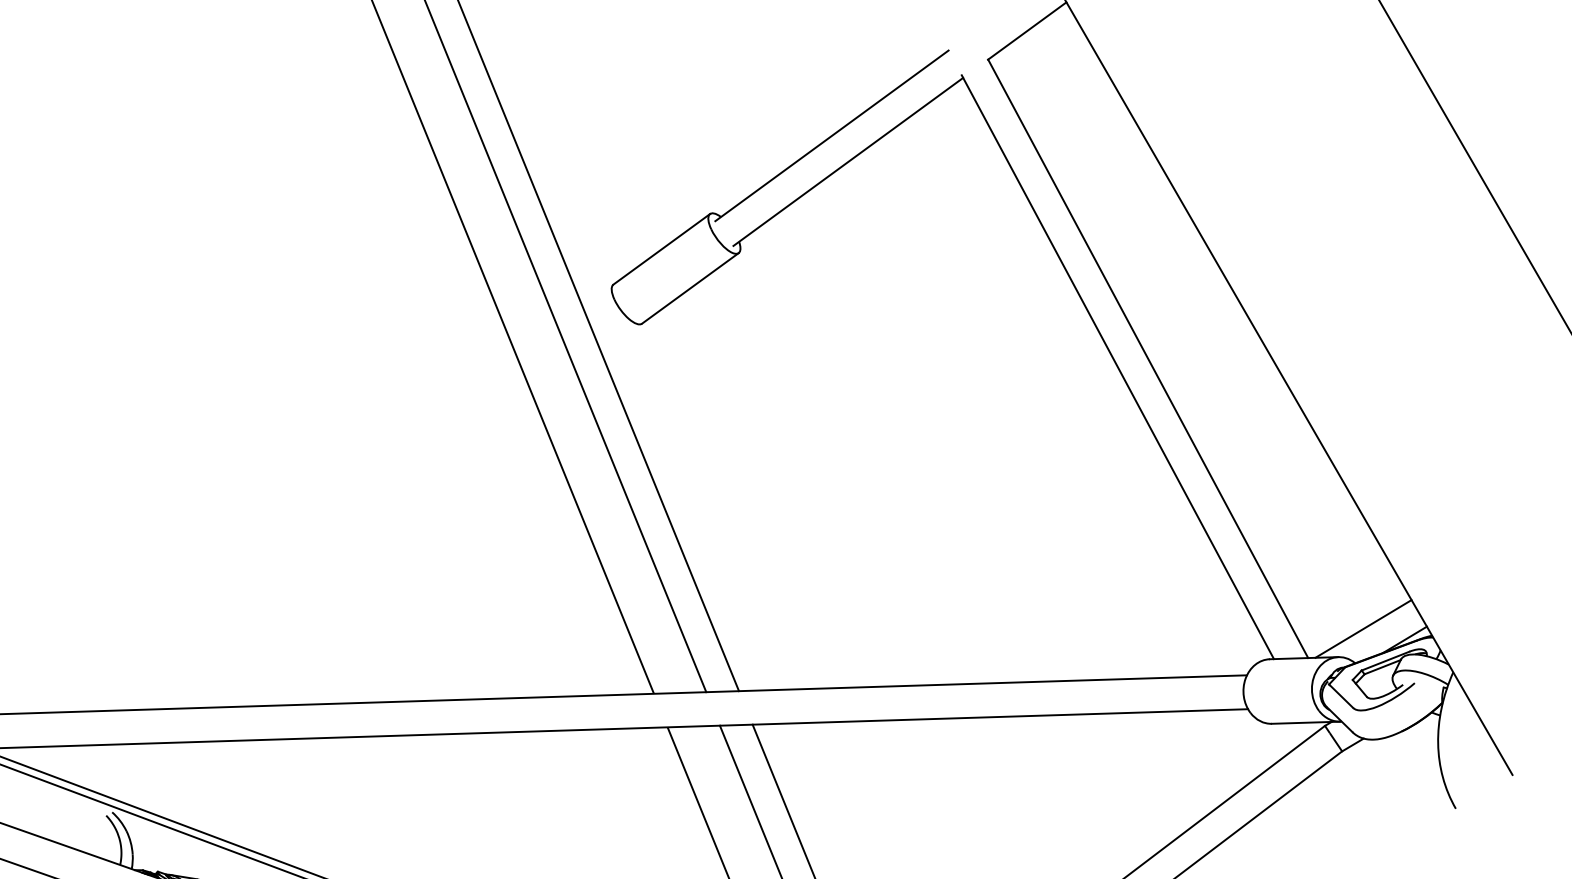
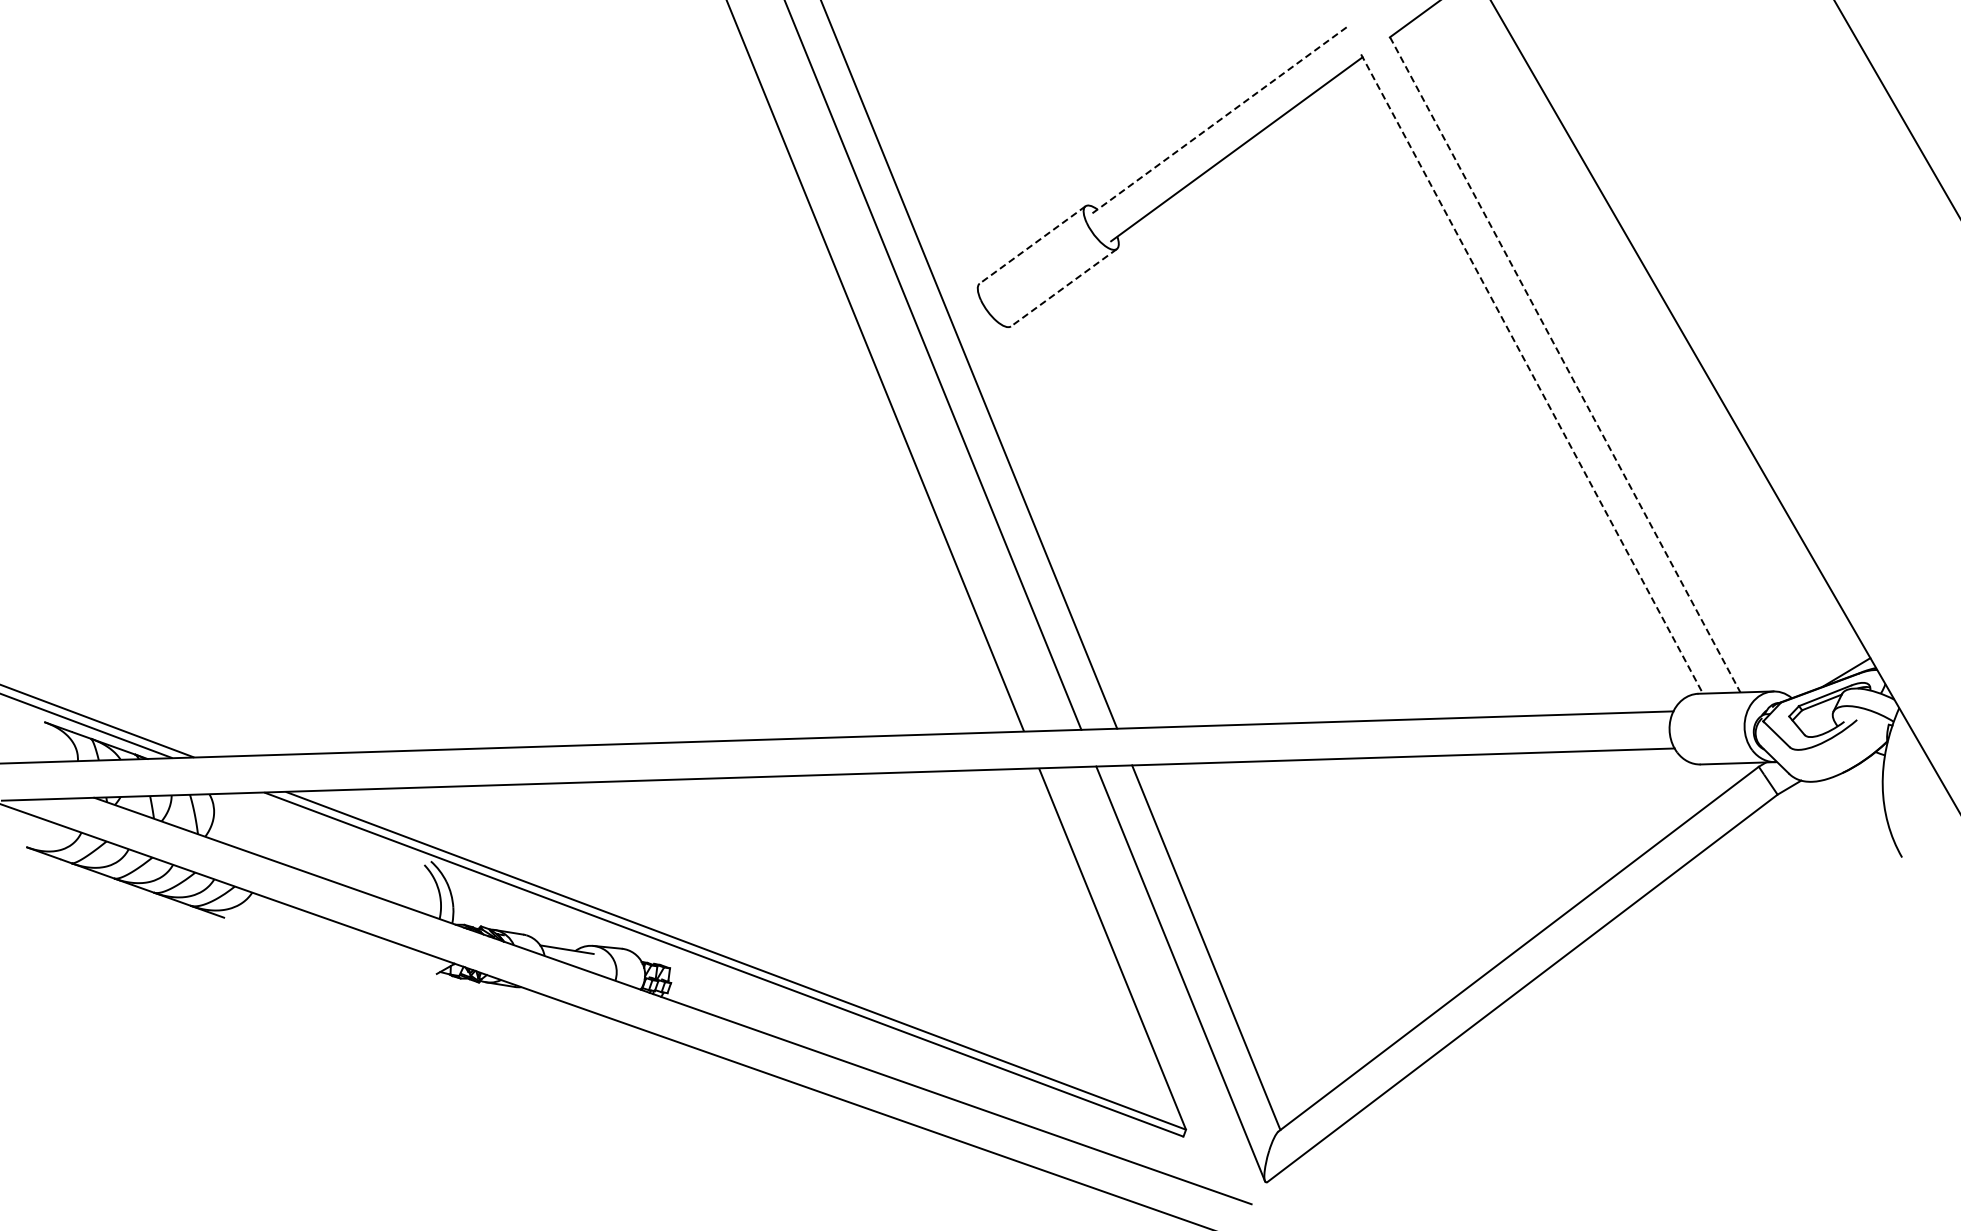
line: (831, 136) -> (1218, 121), solid -> dashed
line: (661, 248) -> (1032, 244), solid -> dashed
line: (689, 288) -> (1063, 287), solid -> dashed
line: (1148, 358) -> (1565, 364), solid -> dashed
line: (1118, 367) -> (1532, 374), solid -> dashed
line: (1363, 628) -> (1800, 660), removed

